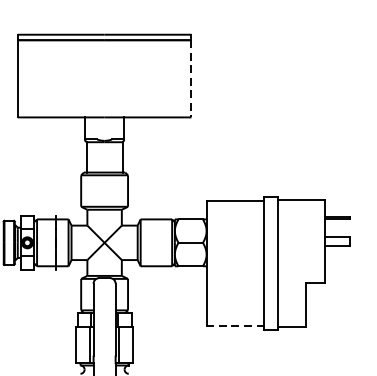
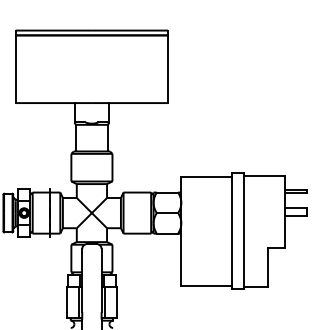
line: (191, 79) -> (168, 69), dashed -> solid
line: (235, 325) -> (206, 285), dashed -> solid

